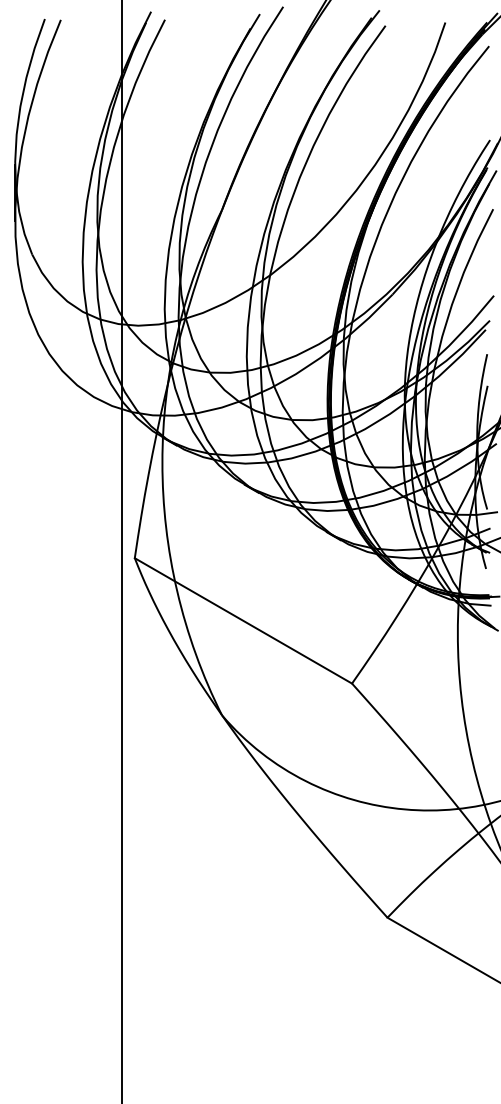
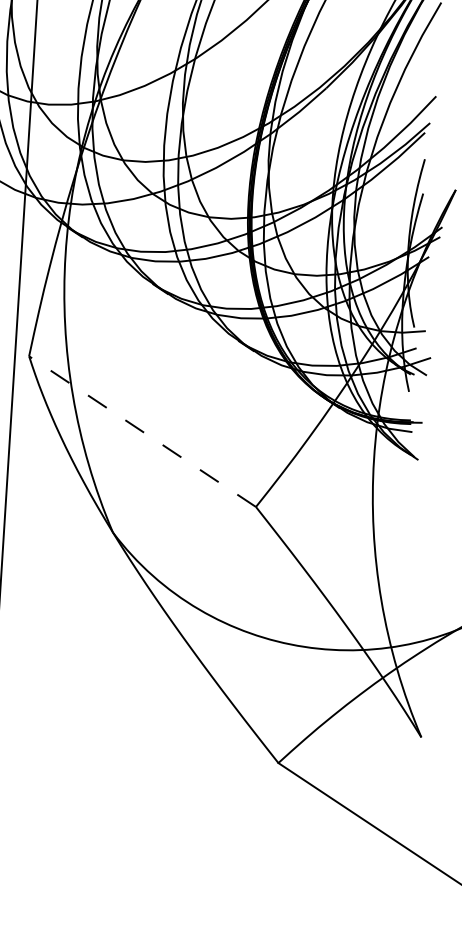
line: (243, 620) -> (142, 431), solid -> dashed

